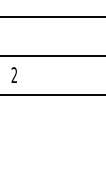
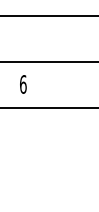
text: (14, 75) -> (23, 84), 2 -> 6

